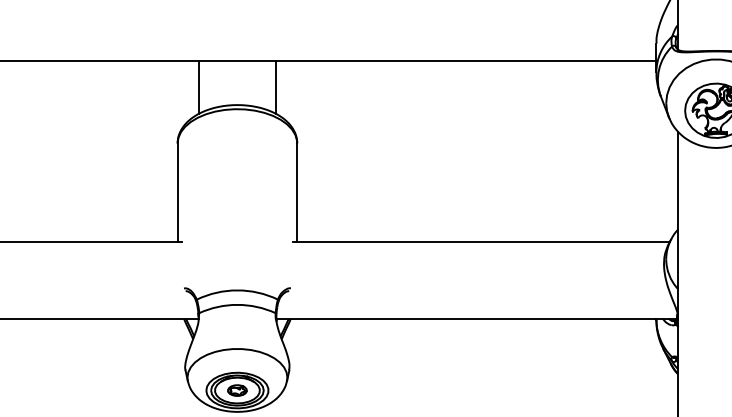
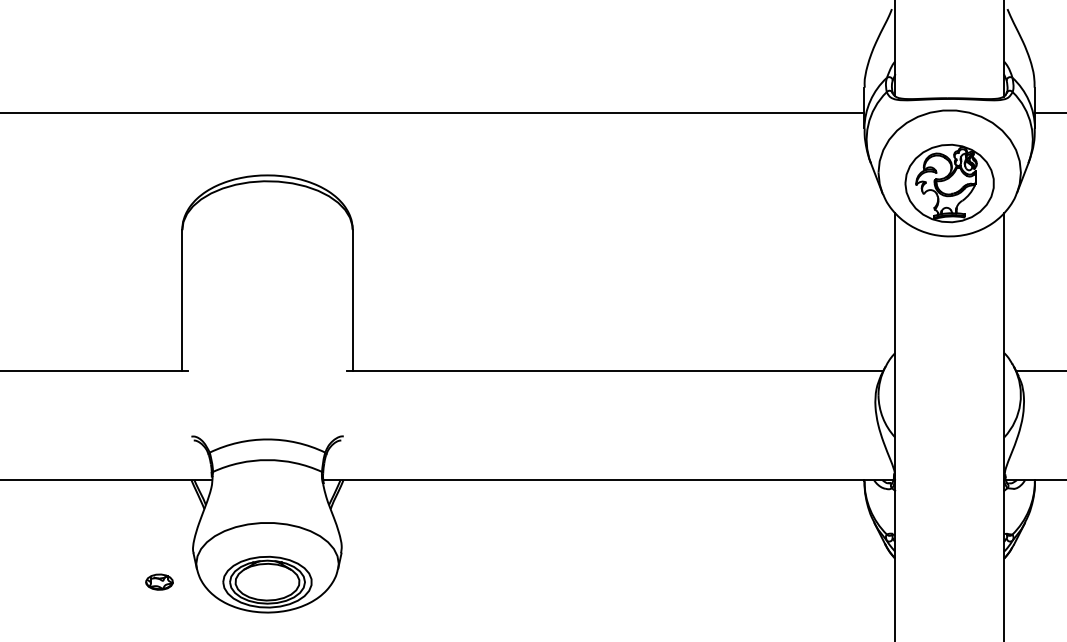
line: (198, 87) -> (212, 150), removed
line: (276, 87) -> (322, 150), removed
part: (237, 390) -> (159, 581), moved

